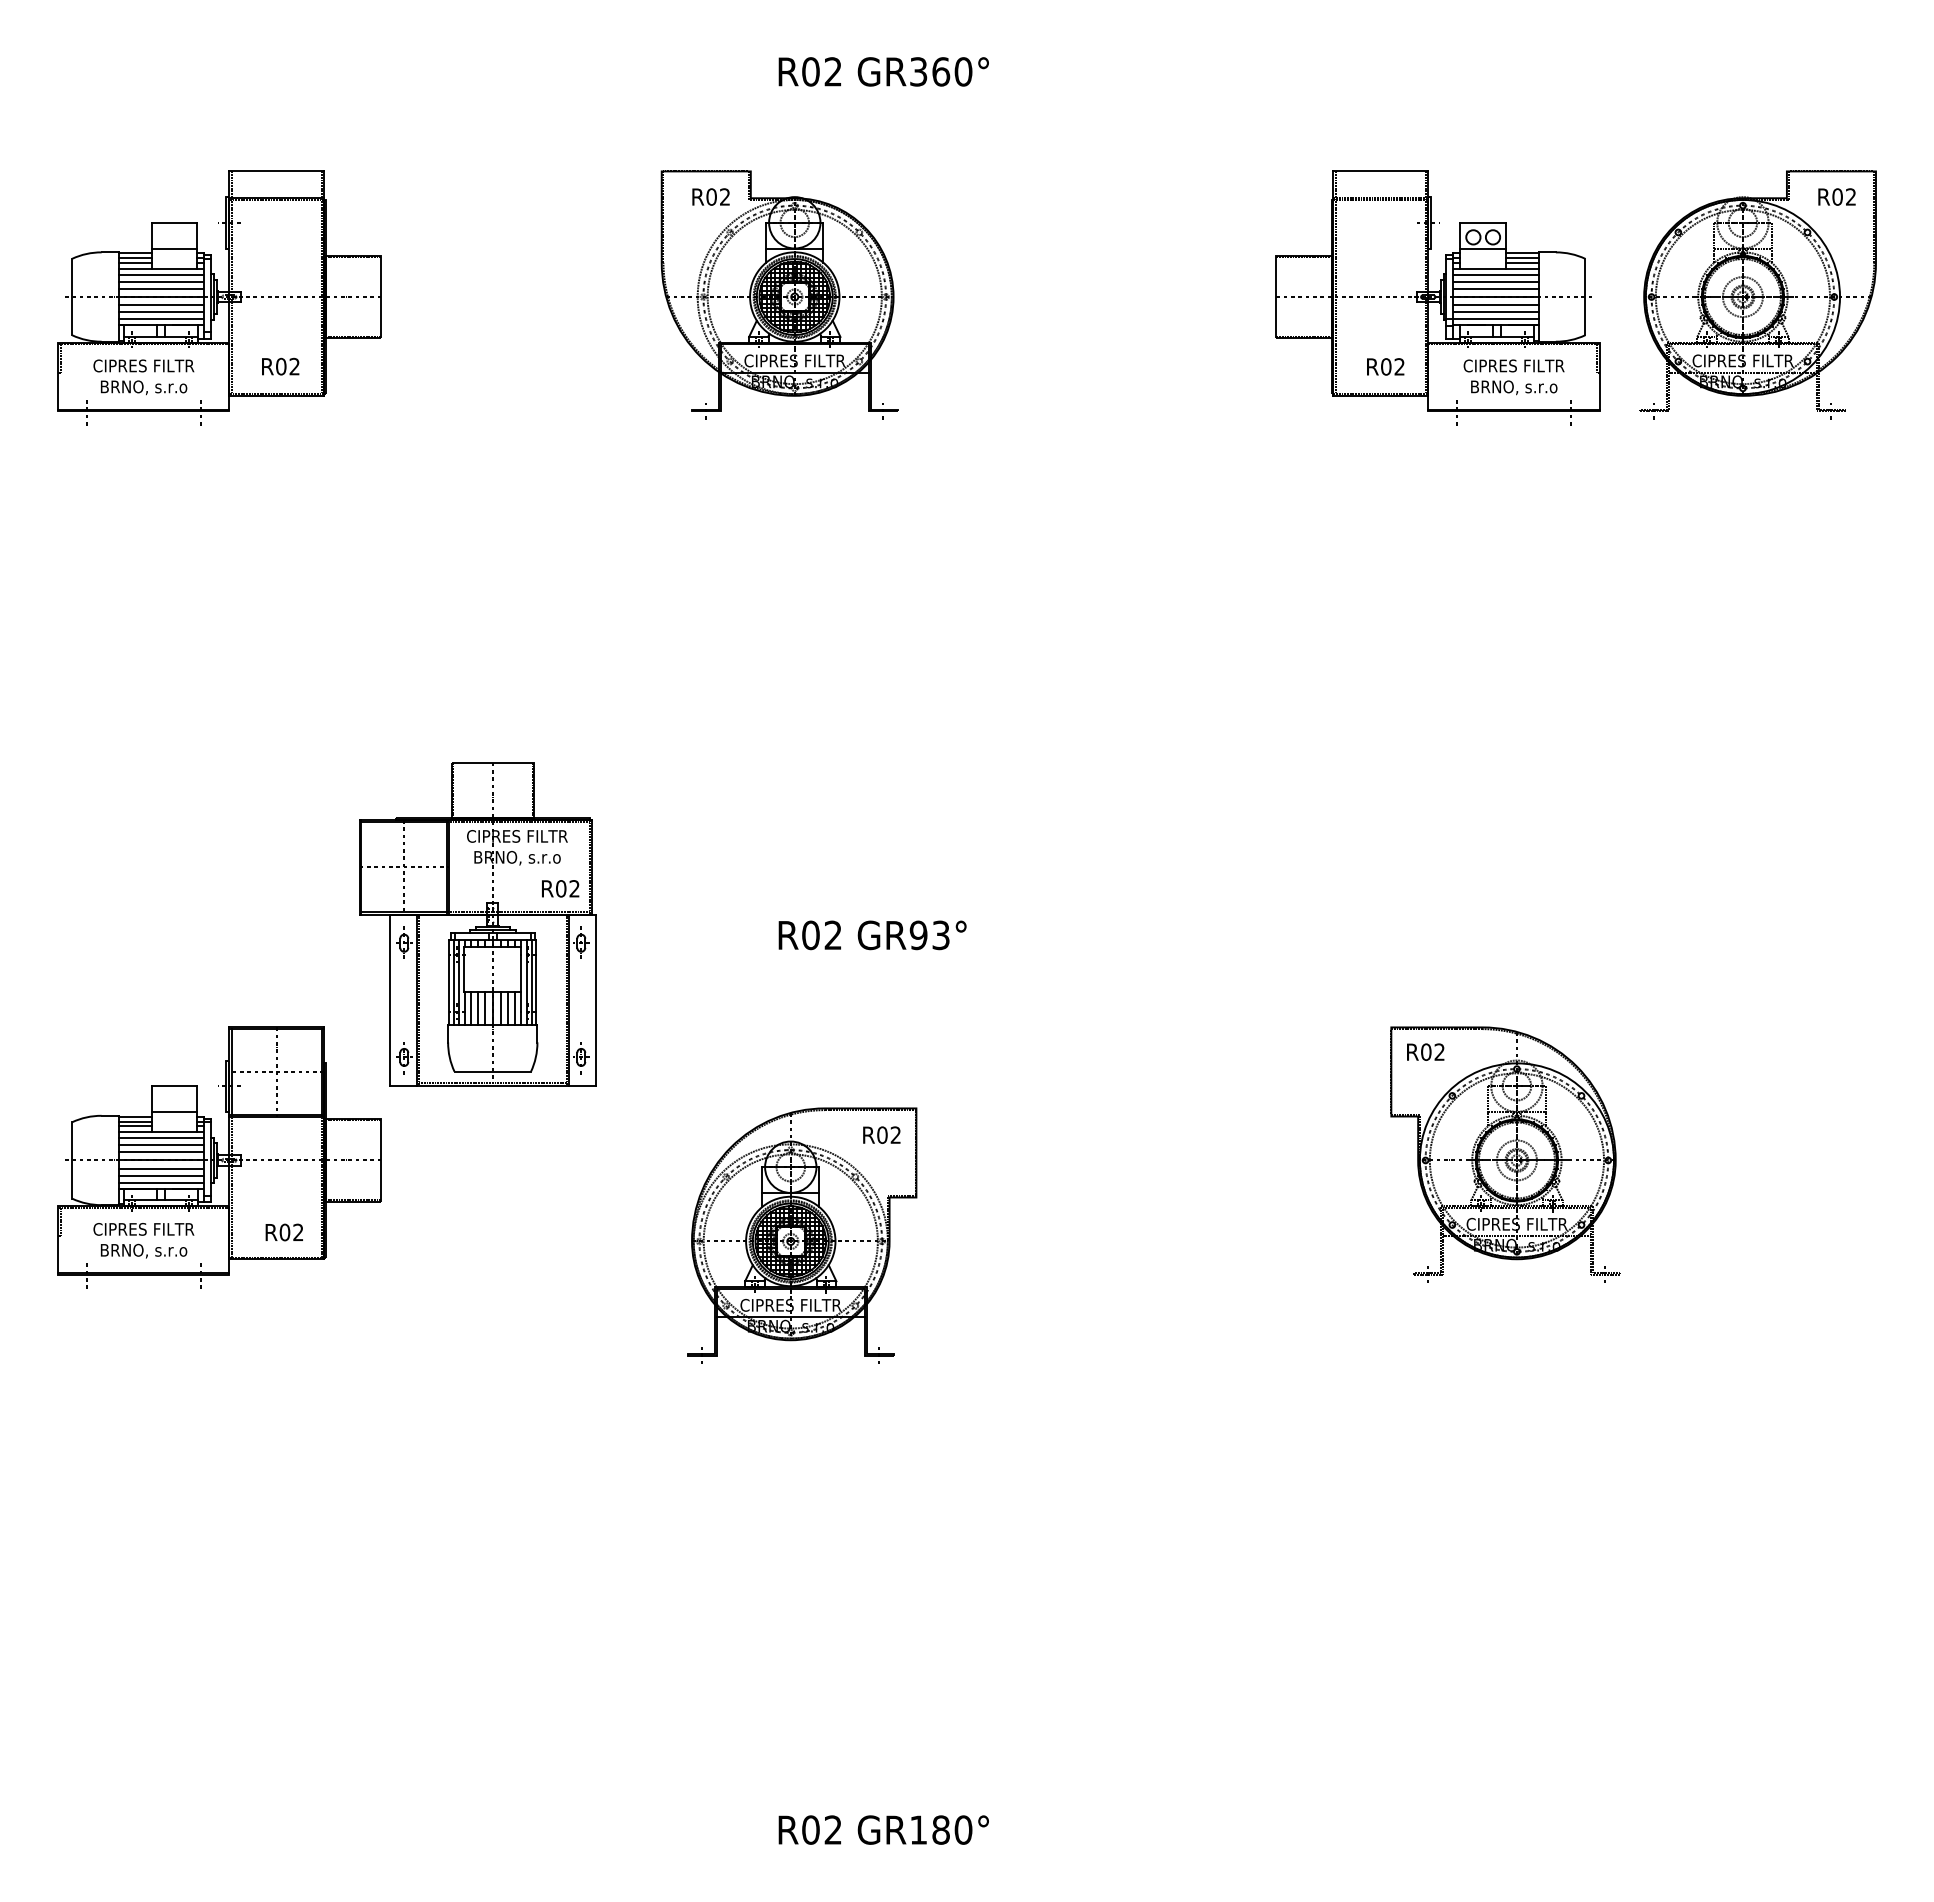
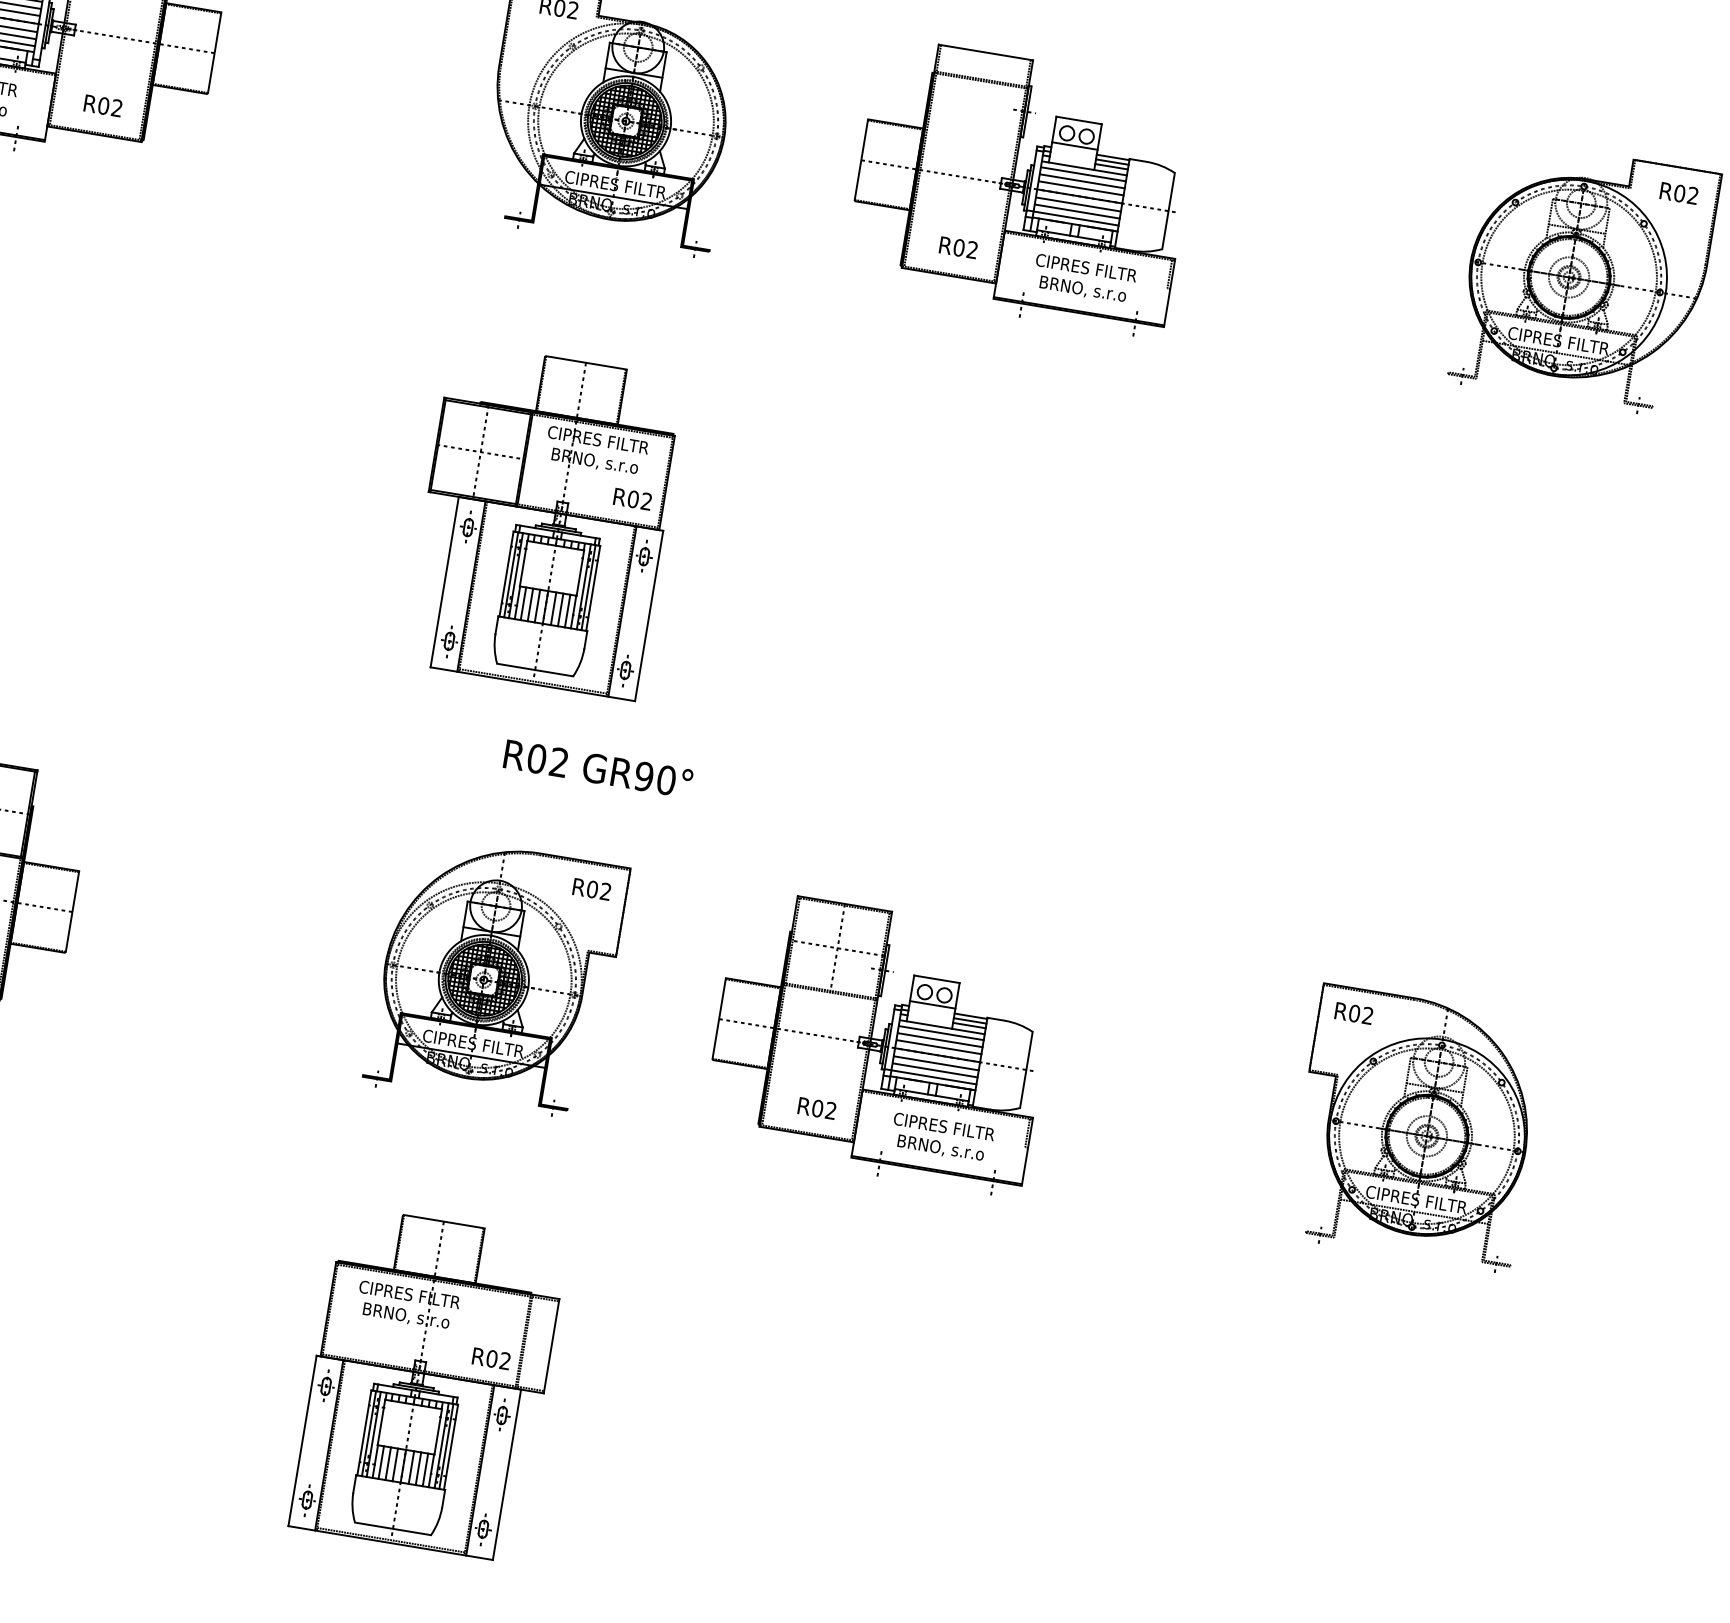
part: (1437, 297) -> (1021, 187), moved
part: (477, 924) -> (544, 521), moved
text: (940, 935) -> (665, 780), GR93° -> GR90°
part: (1505, 1154) -> (1416, 1128), moved
part: (1192, 1157) -> (879, 1042), added
part: (802, 1235) -> (496, 976), moved
part: (805, 1564) -> (427, 1383), added

